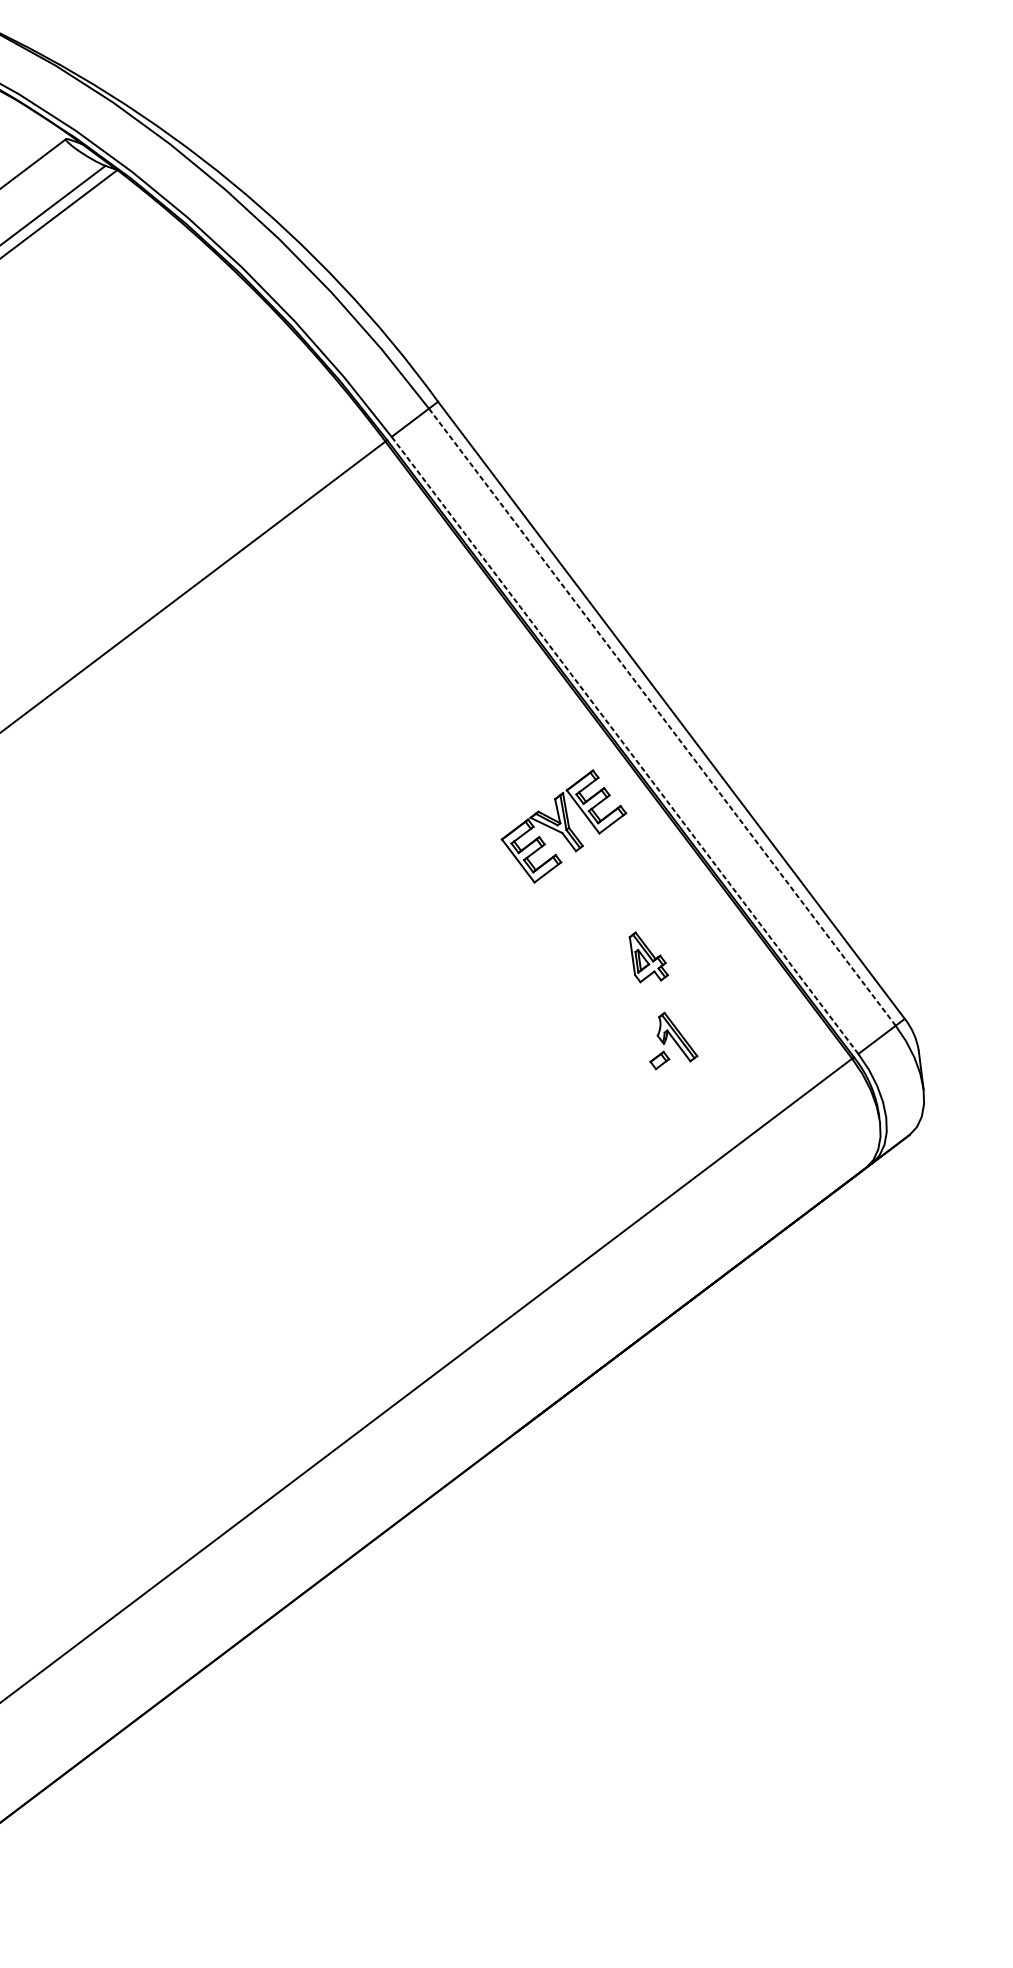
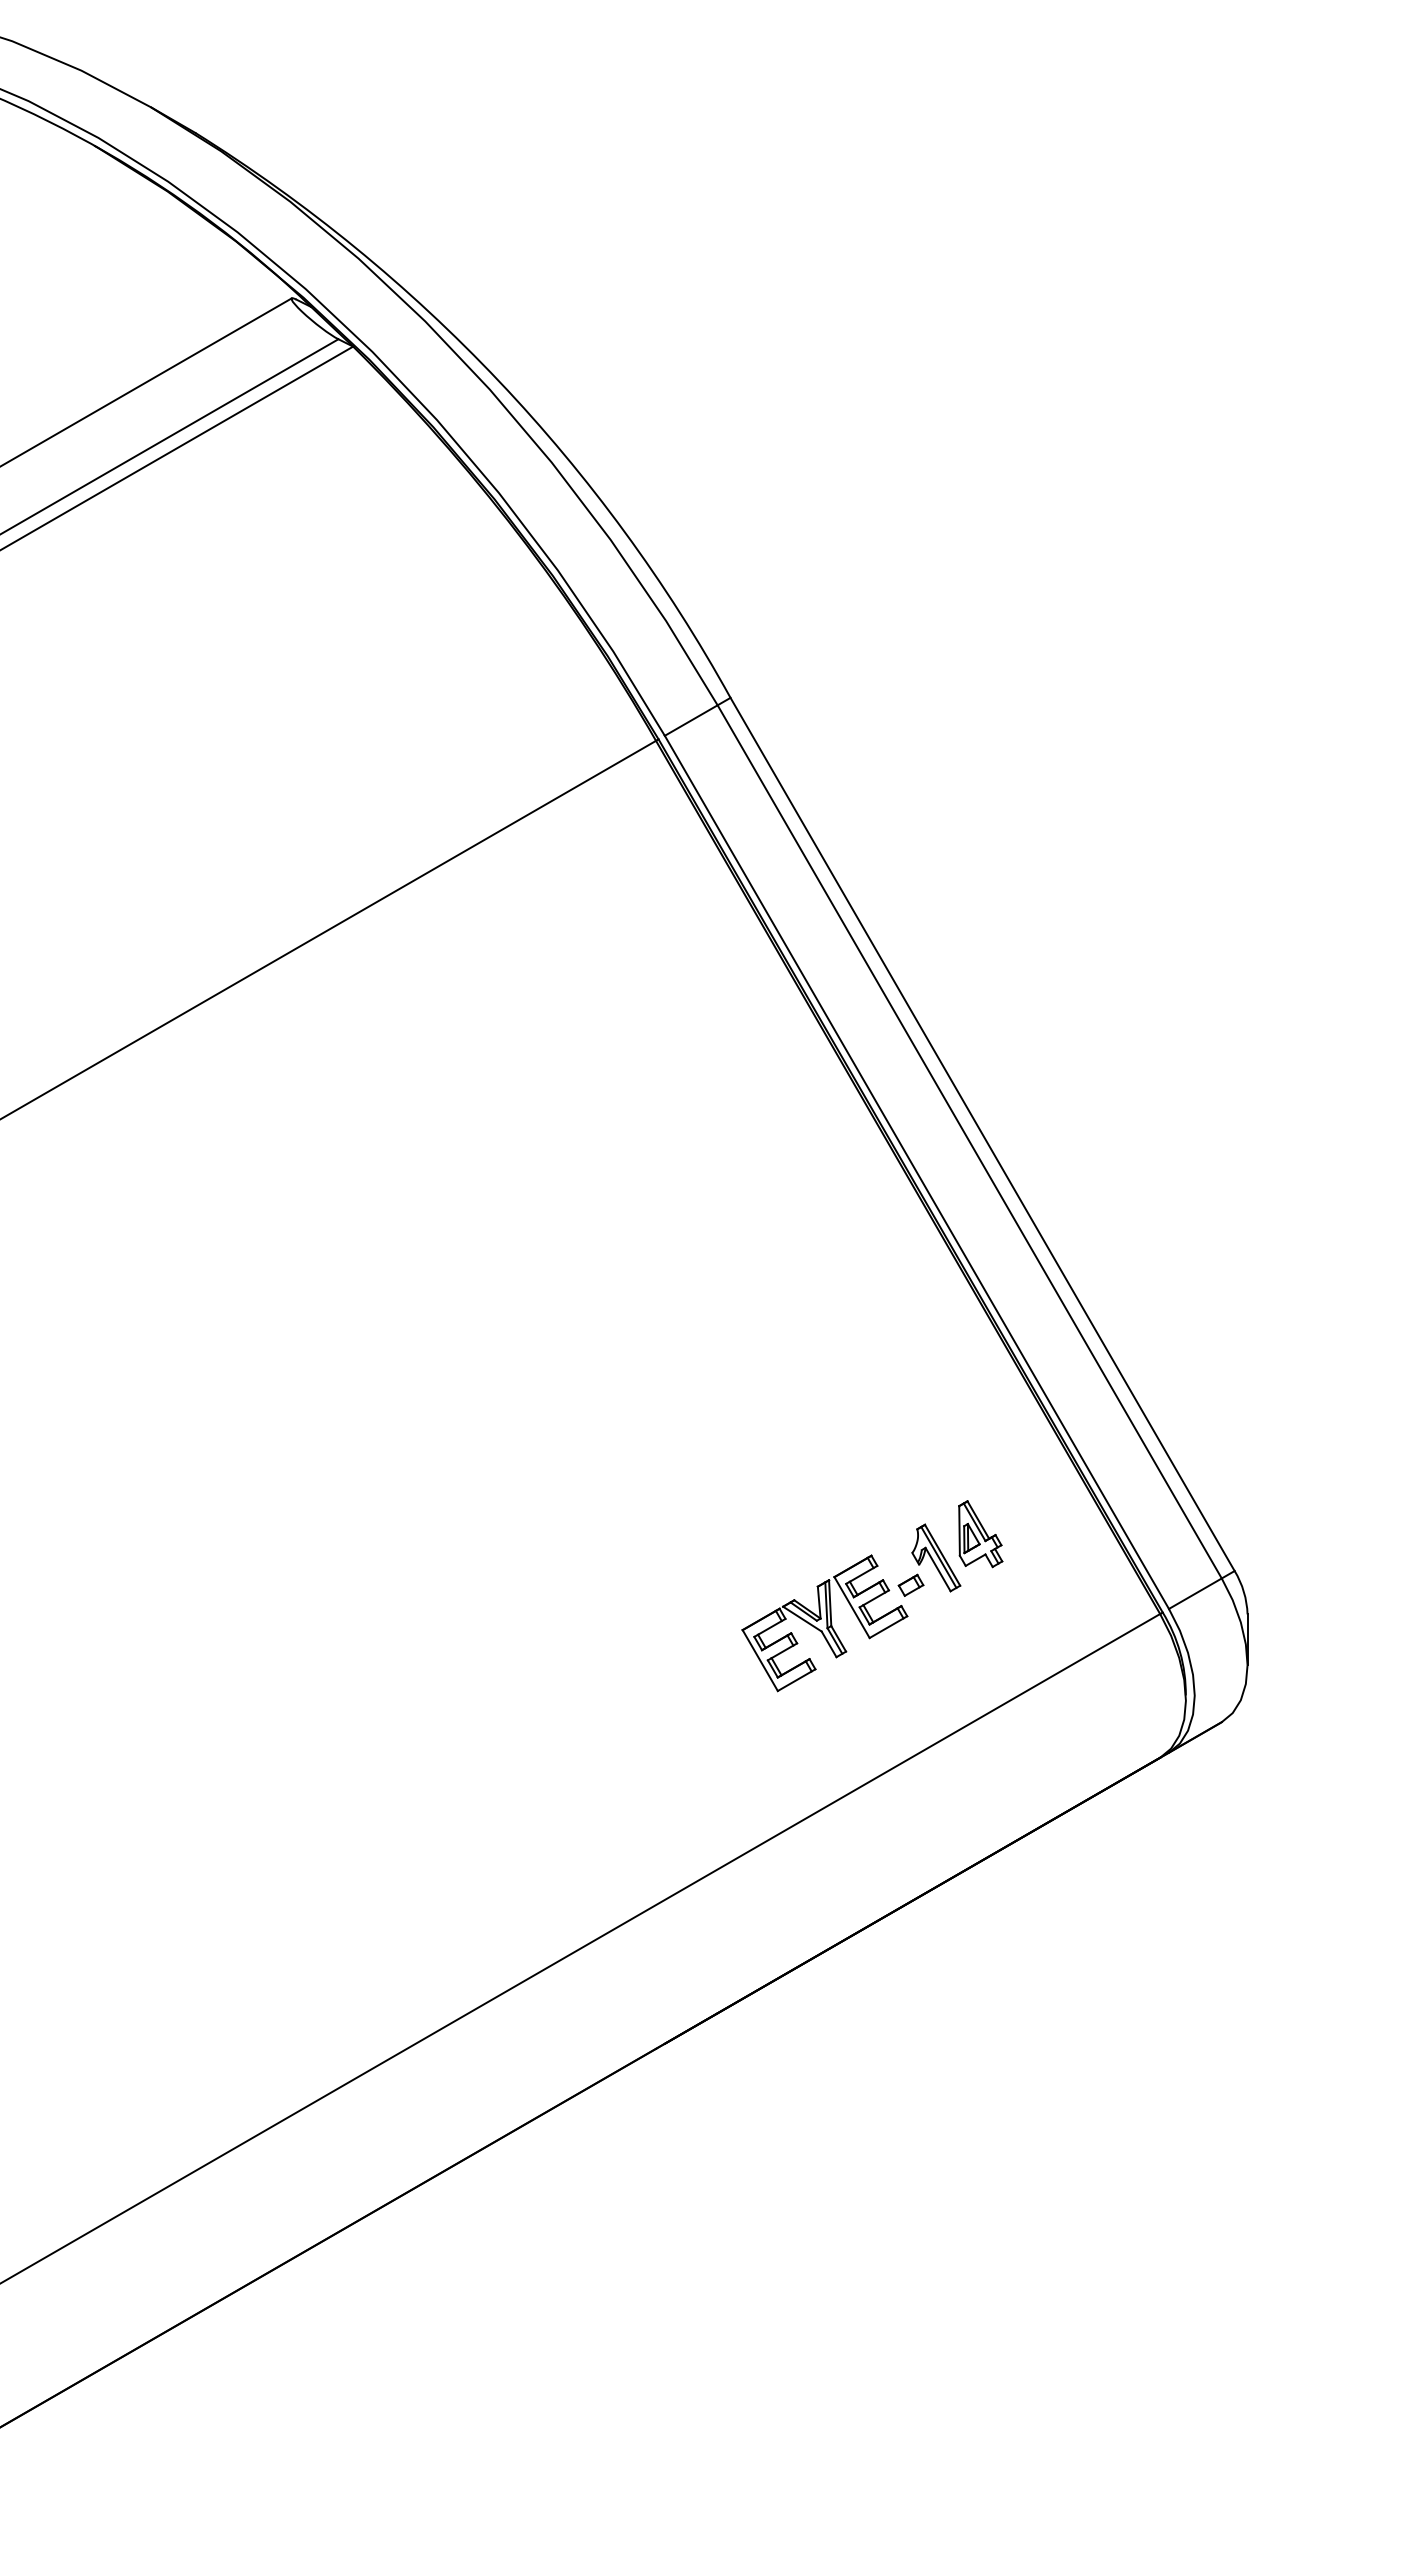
line: (662, 716) -> (969, 1141), dashed -> solid
line: (624, 744) -> (916, 1171), dashed -> solid
part: (563, 826) -> (824, 1623), moved
part: (648, 956) -> (980, 1534), moved

